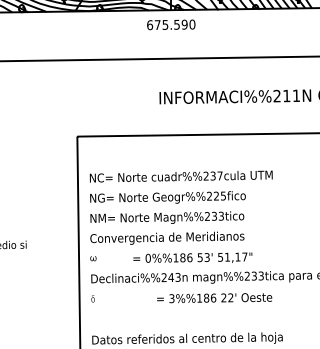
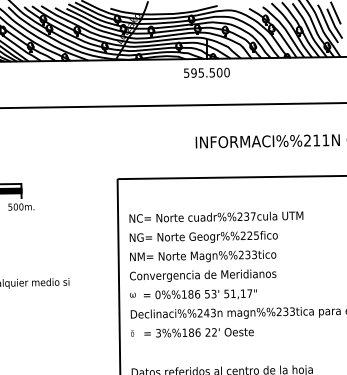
text: (166, 24) -> (202, 72), 675.590 -> 595.500
text: (191, 257) -> (199, 294), moved
text: (213, 297) -> (198, 332), moved

